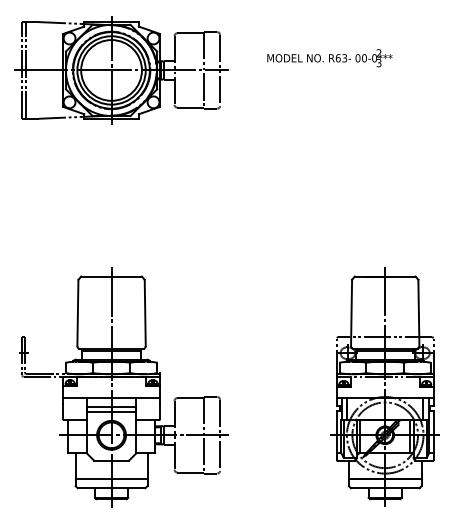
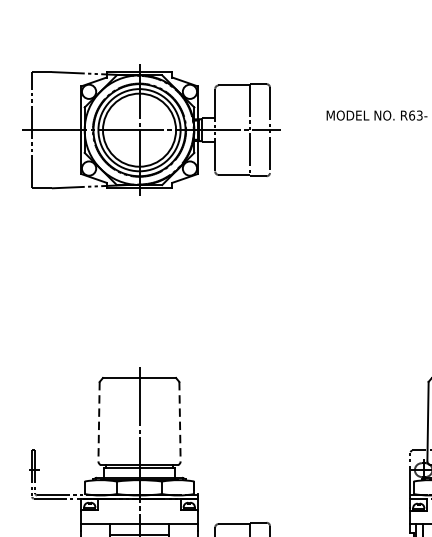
line: (25, 70) -> (36, 130), removed
line: (77, 313) -> (98, 422), solid -> dashed
line: (145, 313) -> (180, 422), solid -> dashed

